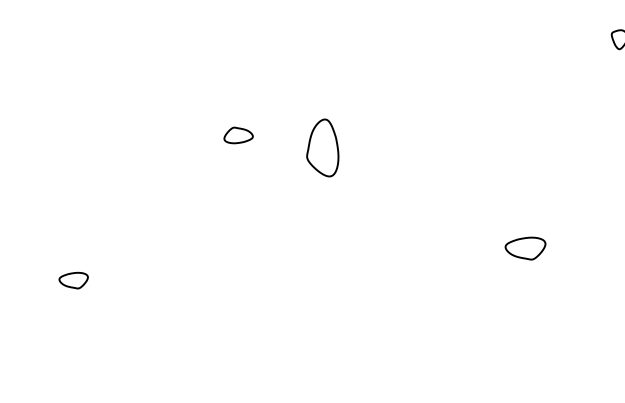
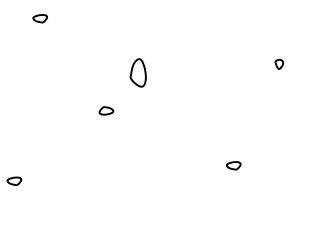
part: (238, 134) -> (106, 110), moved
part: (321, 147) -> (137, 72), moved
part: (525, 248) -> (233, 165), size x0.71

